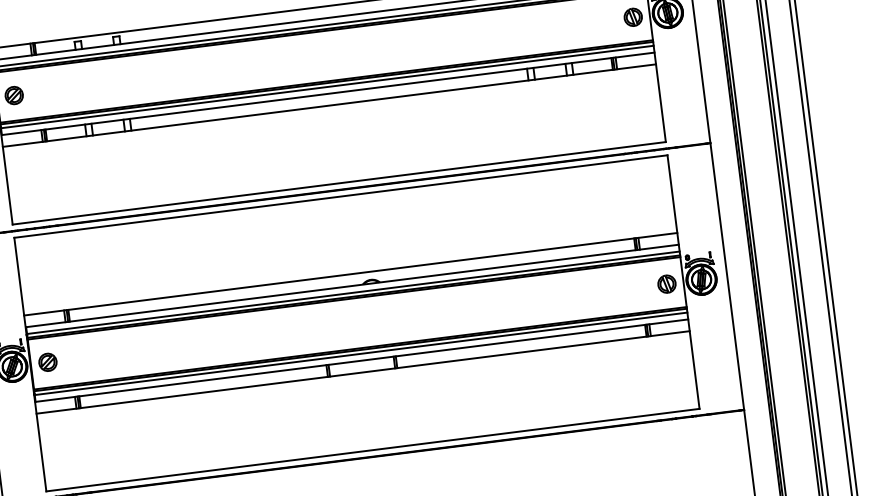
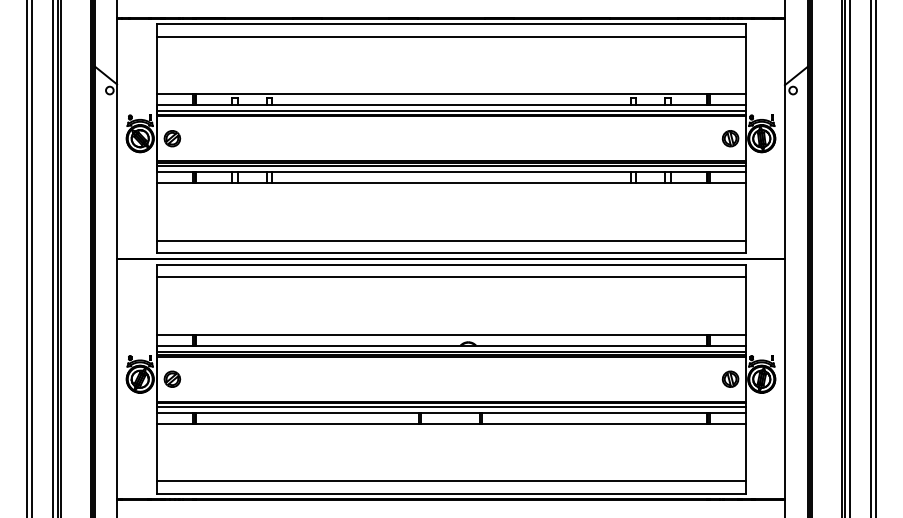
line: (336, 169) -> (450, 240), added
line: (342, 210) -> (450, 277), added
line: (370, 436) -> (450, 481), added

